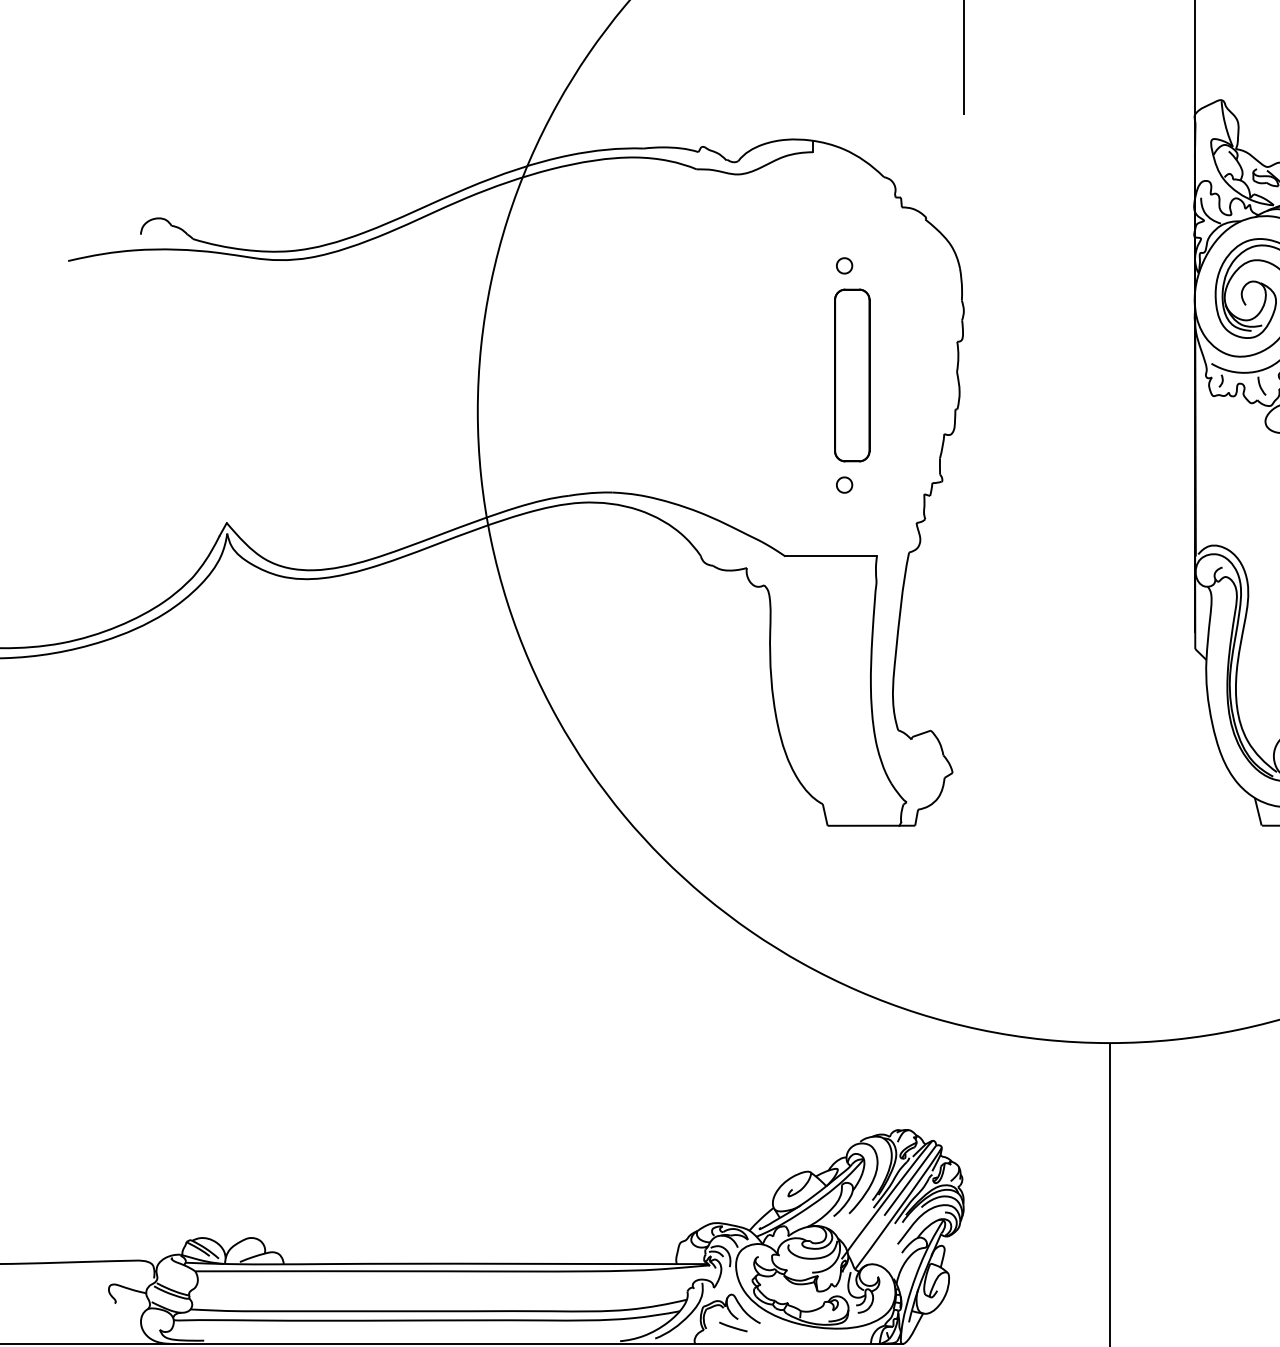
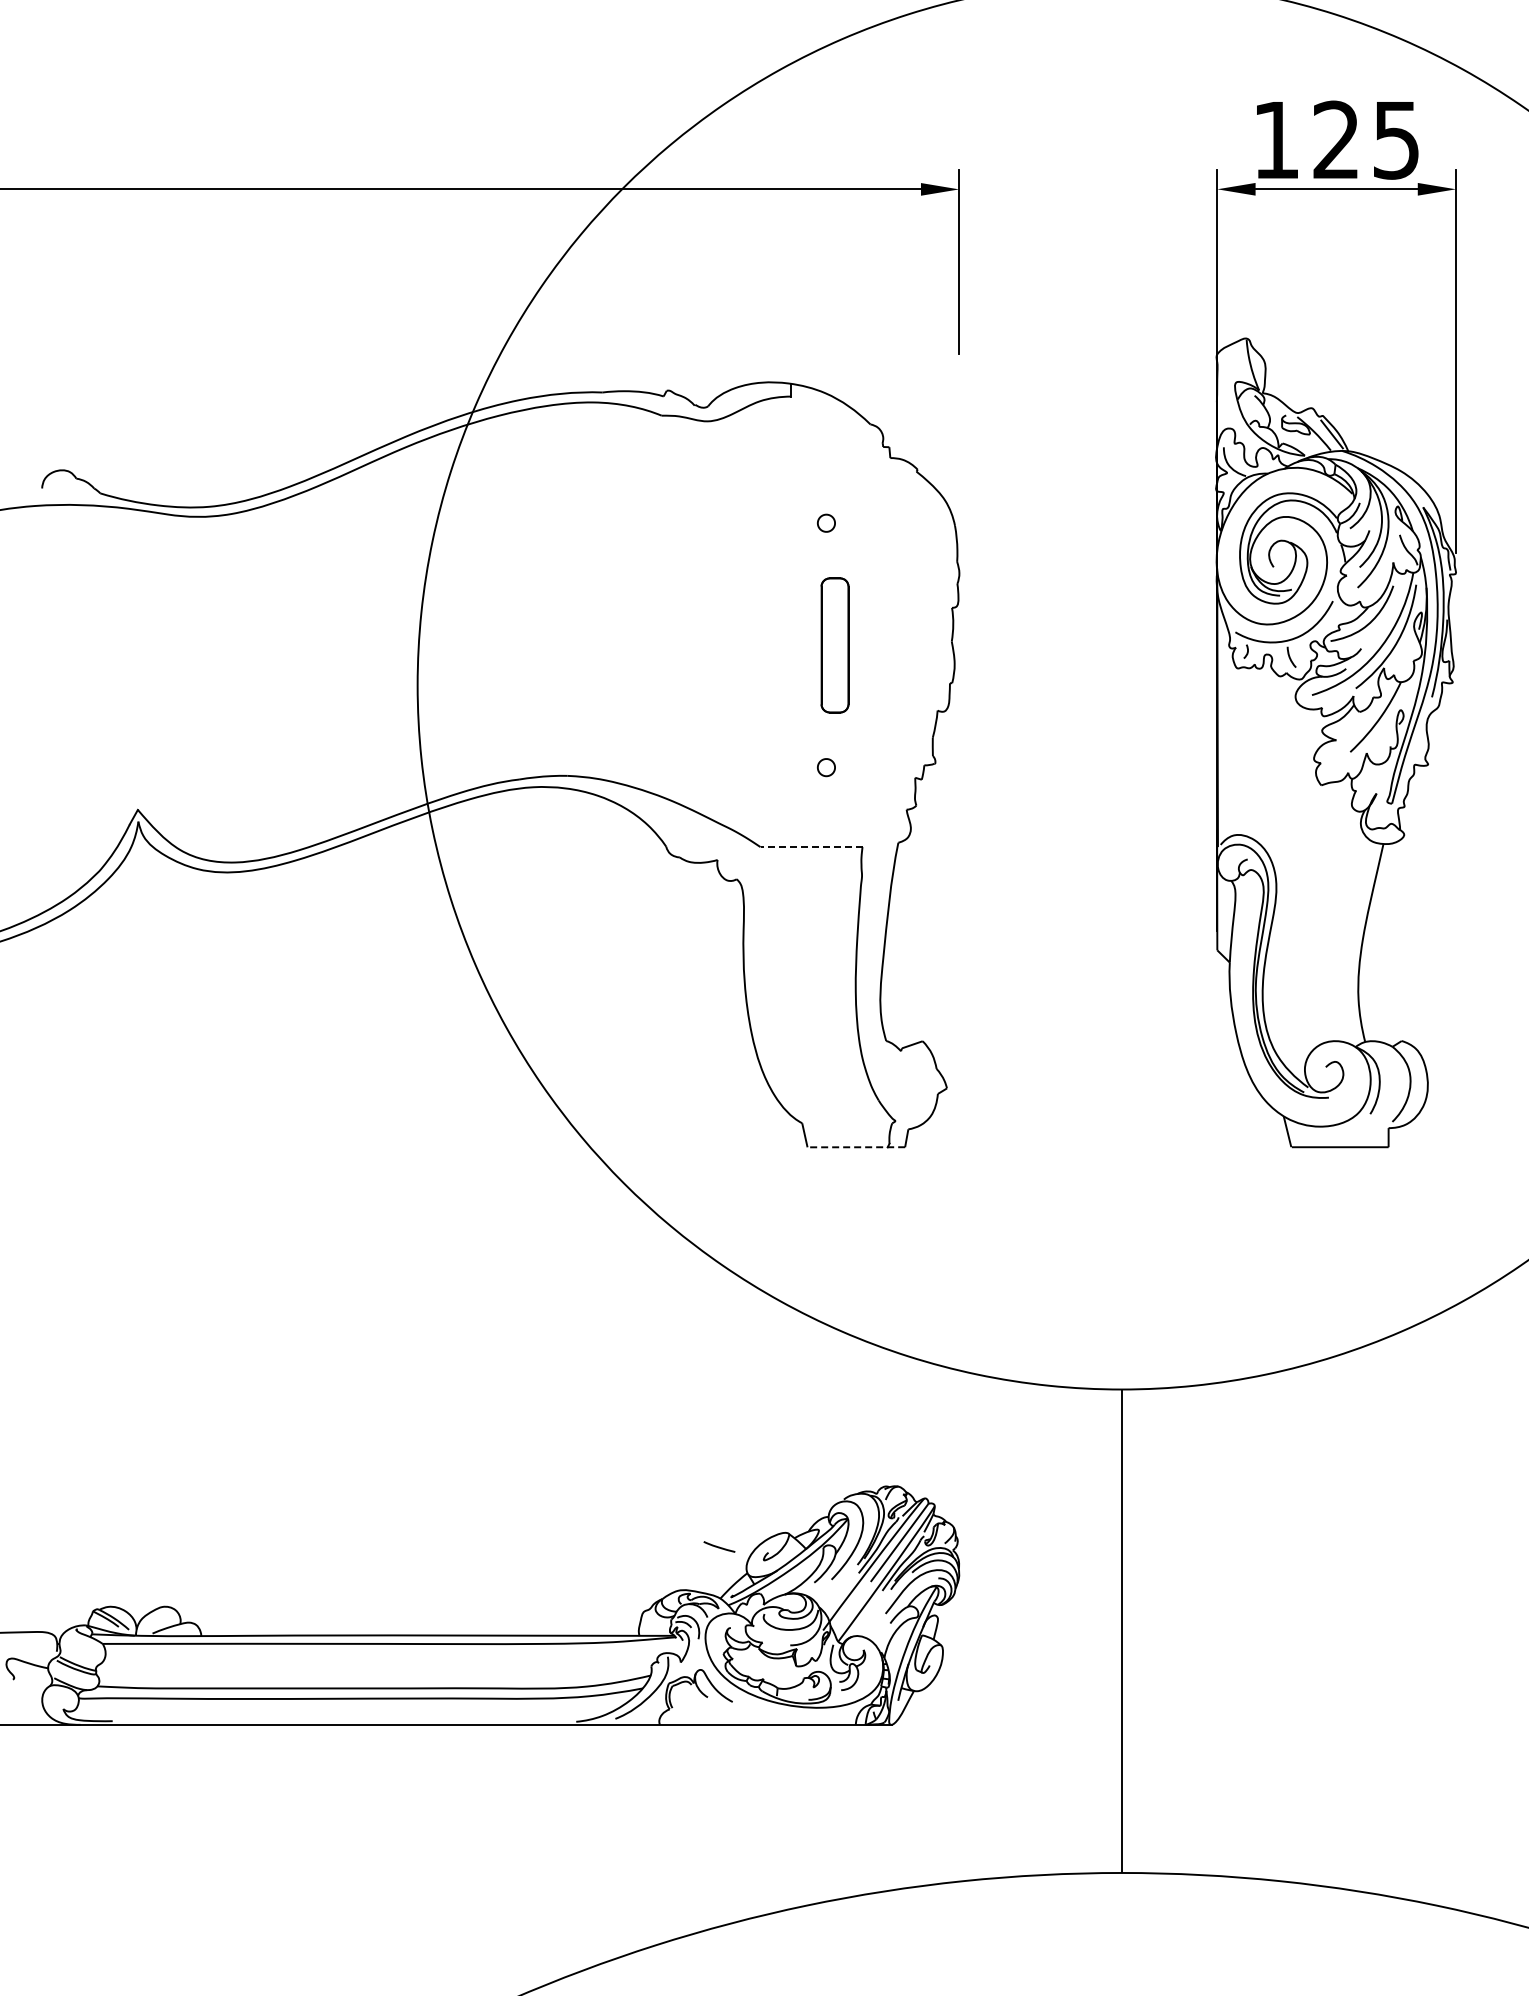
part: (851, 375) -> (834, 645), size x0.7
line: (831, 556) -> (811, 847), solid -> dashed
line: (871, 825) -> (856, 1147), solid -> dashed
line: (733, 1326) -> (719, 1546), moved

